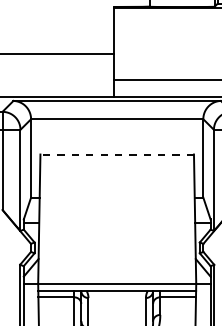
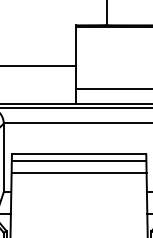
line: (117, 154) -> (79, 154), dashed -> solid
line: (117, 161) -> (79, 160), added
line: (117, 175) -> (79, 172), added

